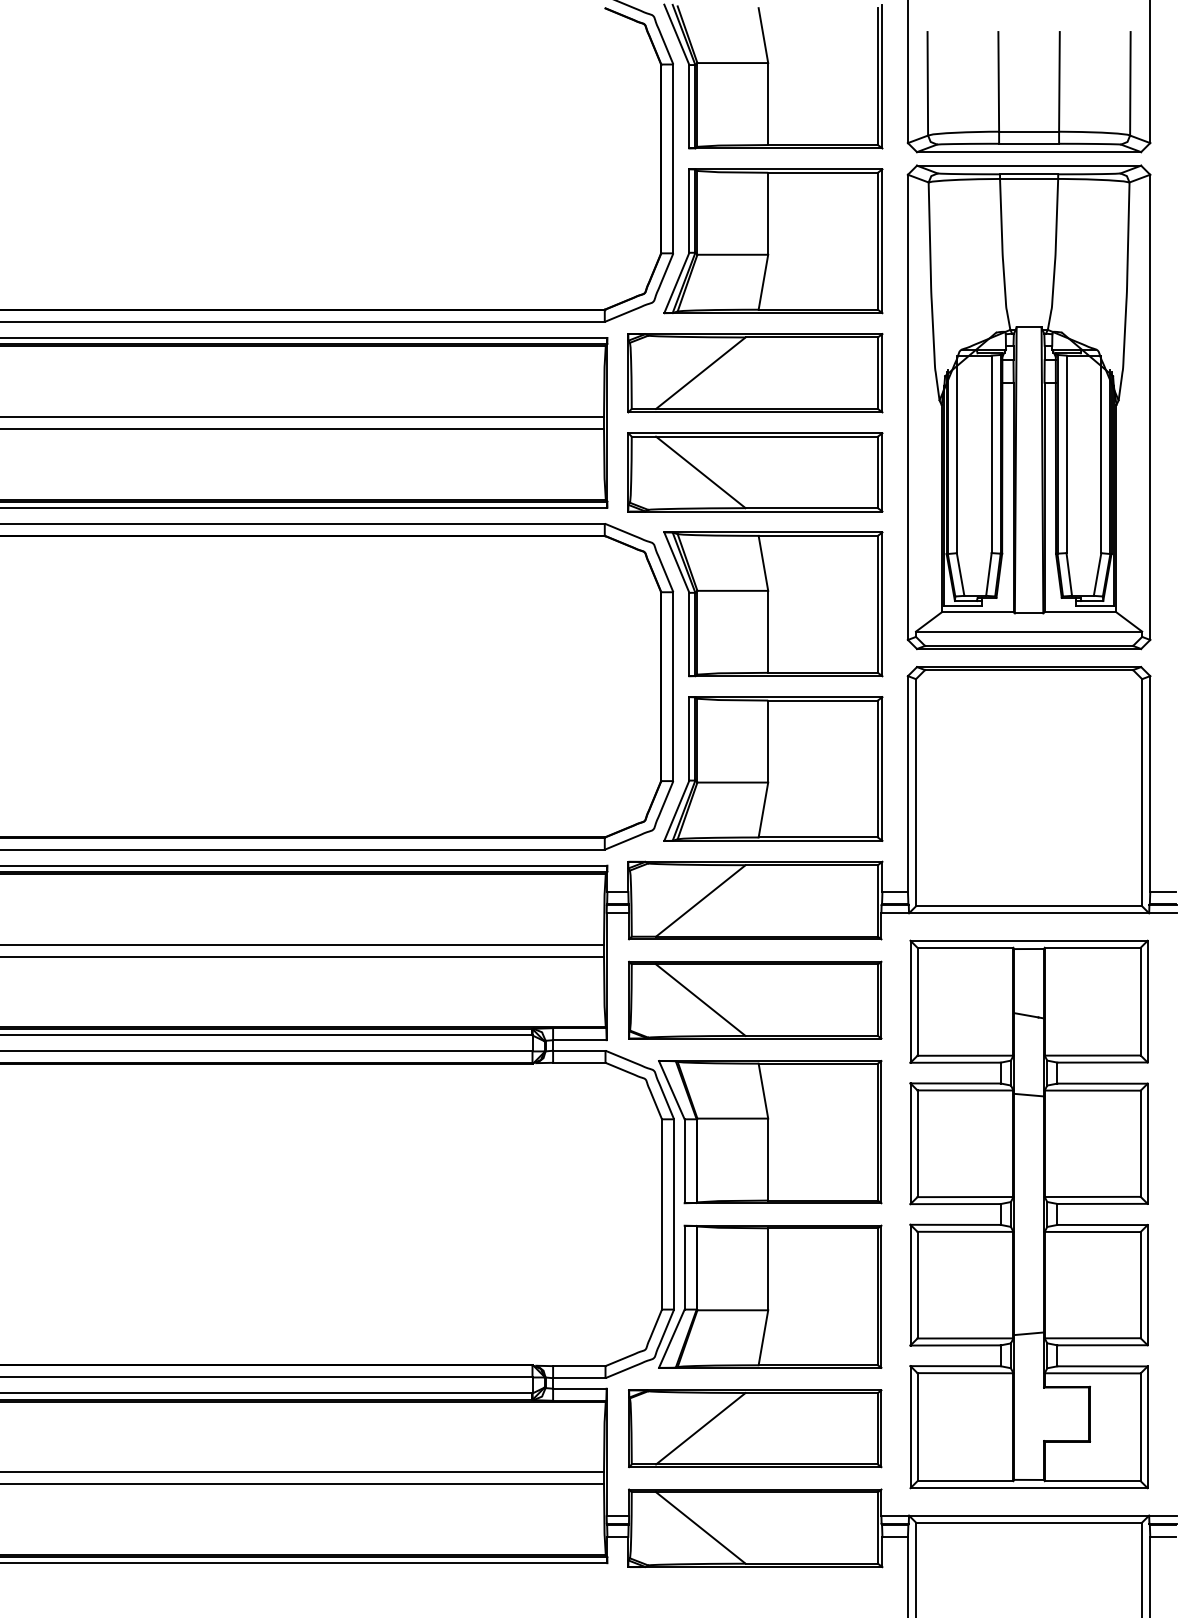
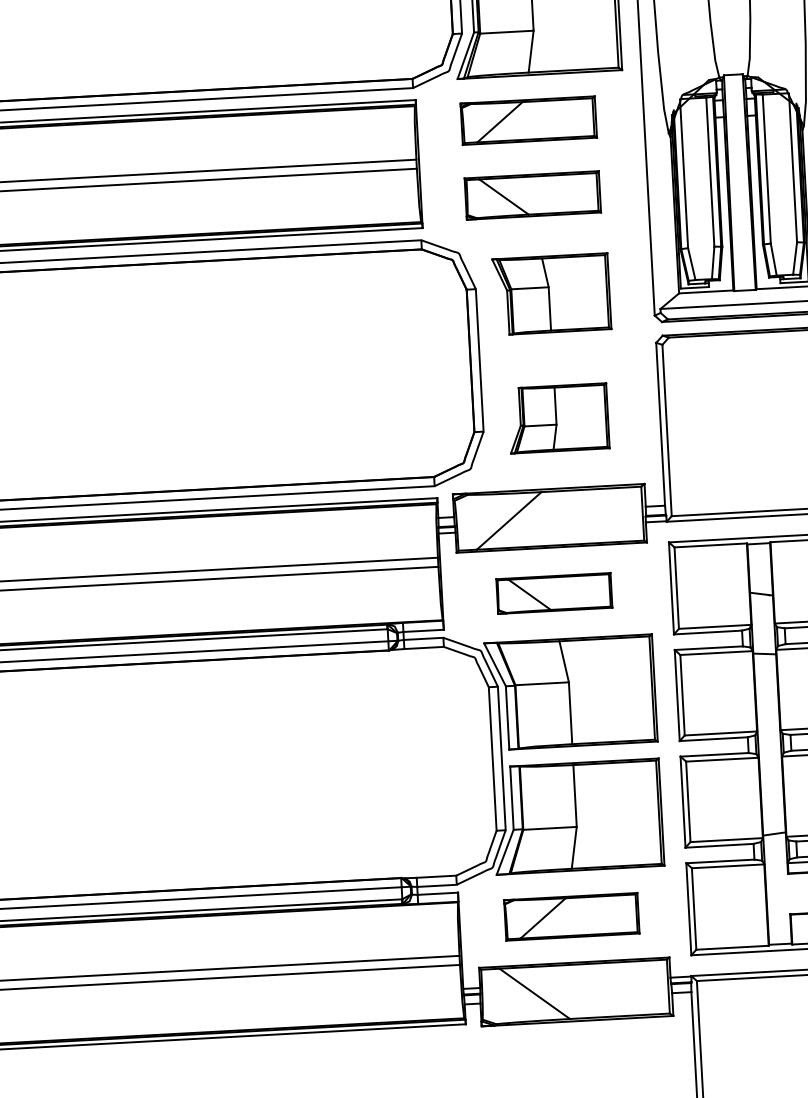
part: (755, 373) -> (528, 120), size x0.7
part: (755, 472) -> (532, 195), size x0.7
part: (773, 604) -> (551, 294), size x0.7
part: (773, 768) -> (558, 418), size x0.6
part: (755, 999) -> (554, 593), size x0.6
part: (755, 1428) -> (571, 916), size x0.7

